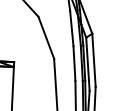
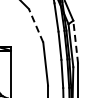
line: (45, 37) -> (35, 25), solid -> dashed
line: (93, 60) -> (75, 42), solid -> dashed

